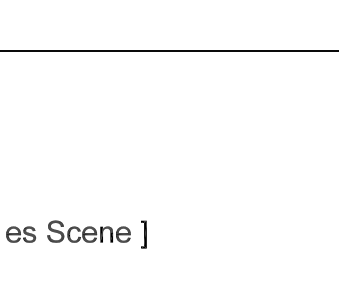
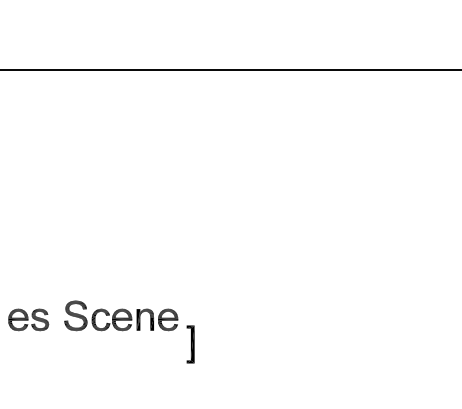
part: (143, 234) -> (190, 344), moved

